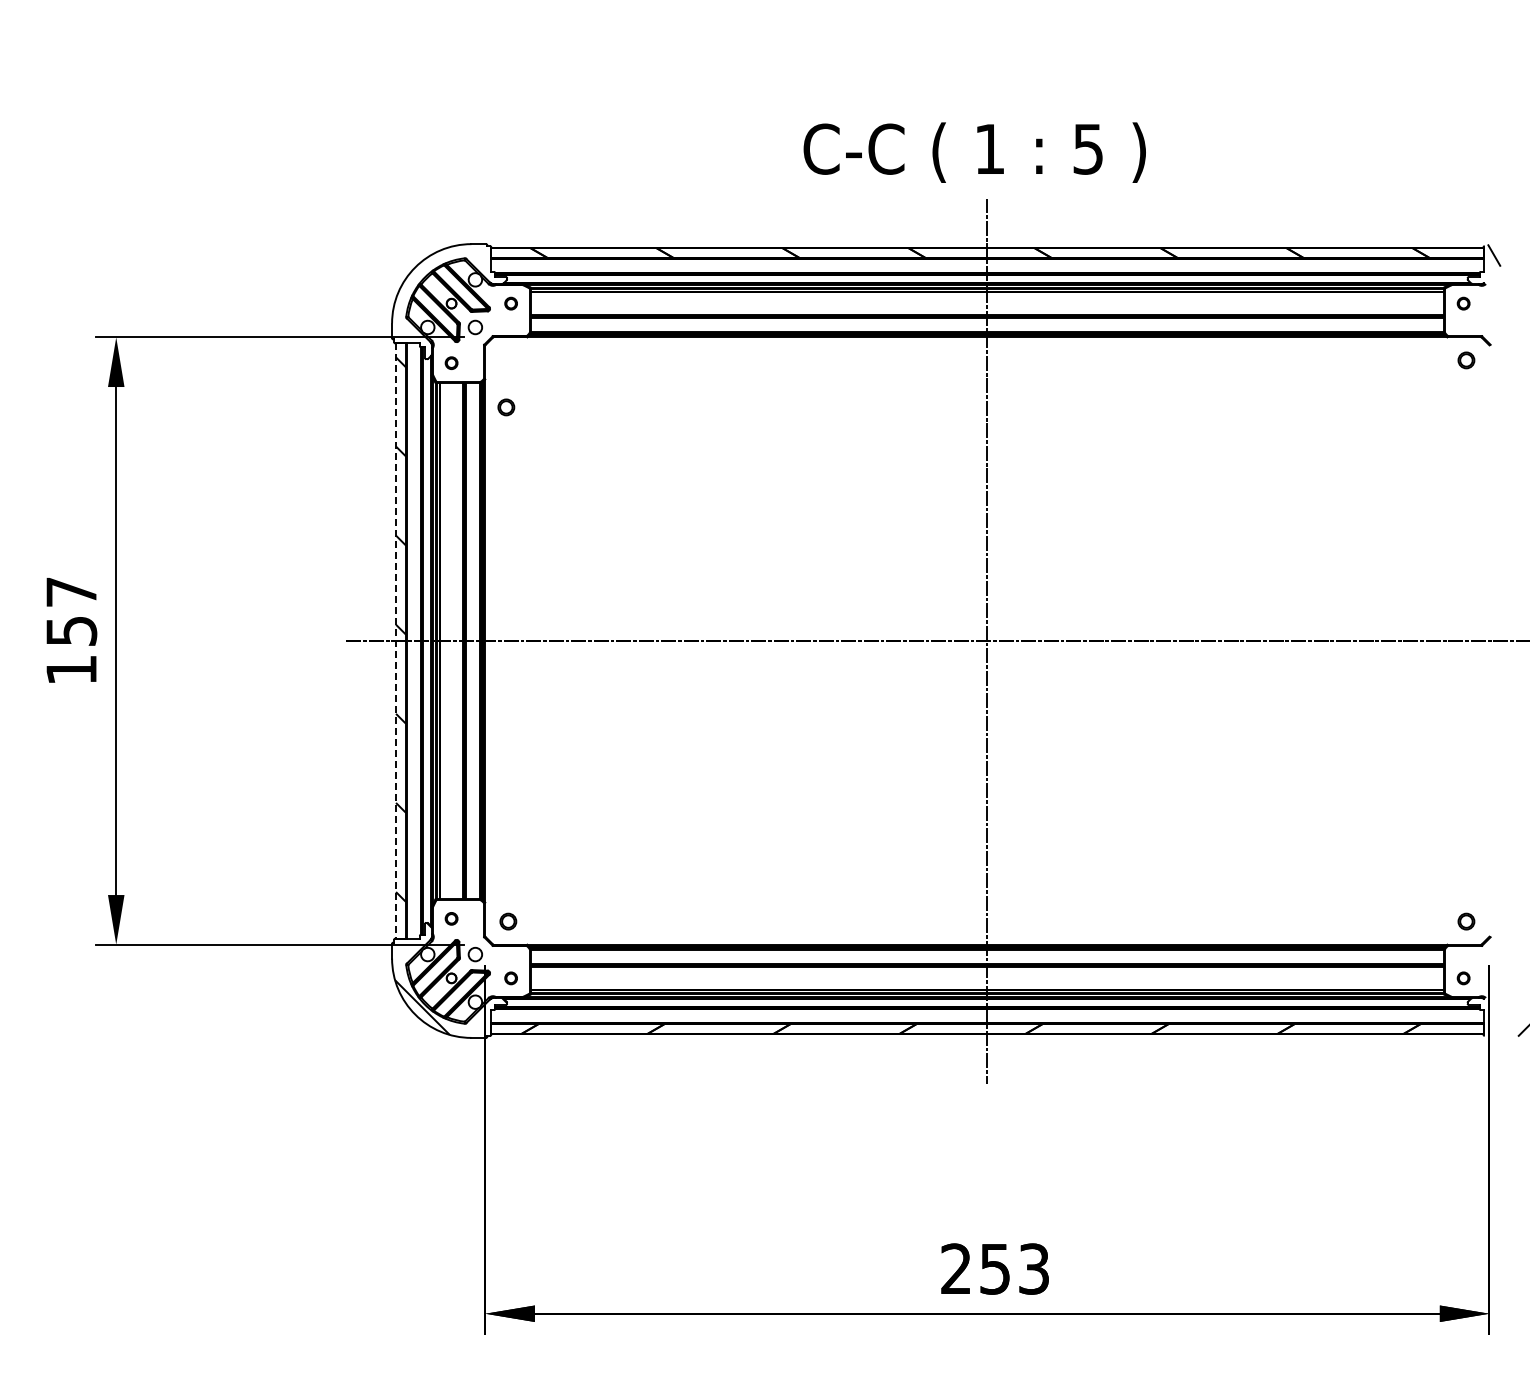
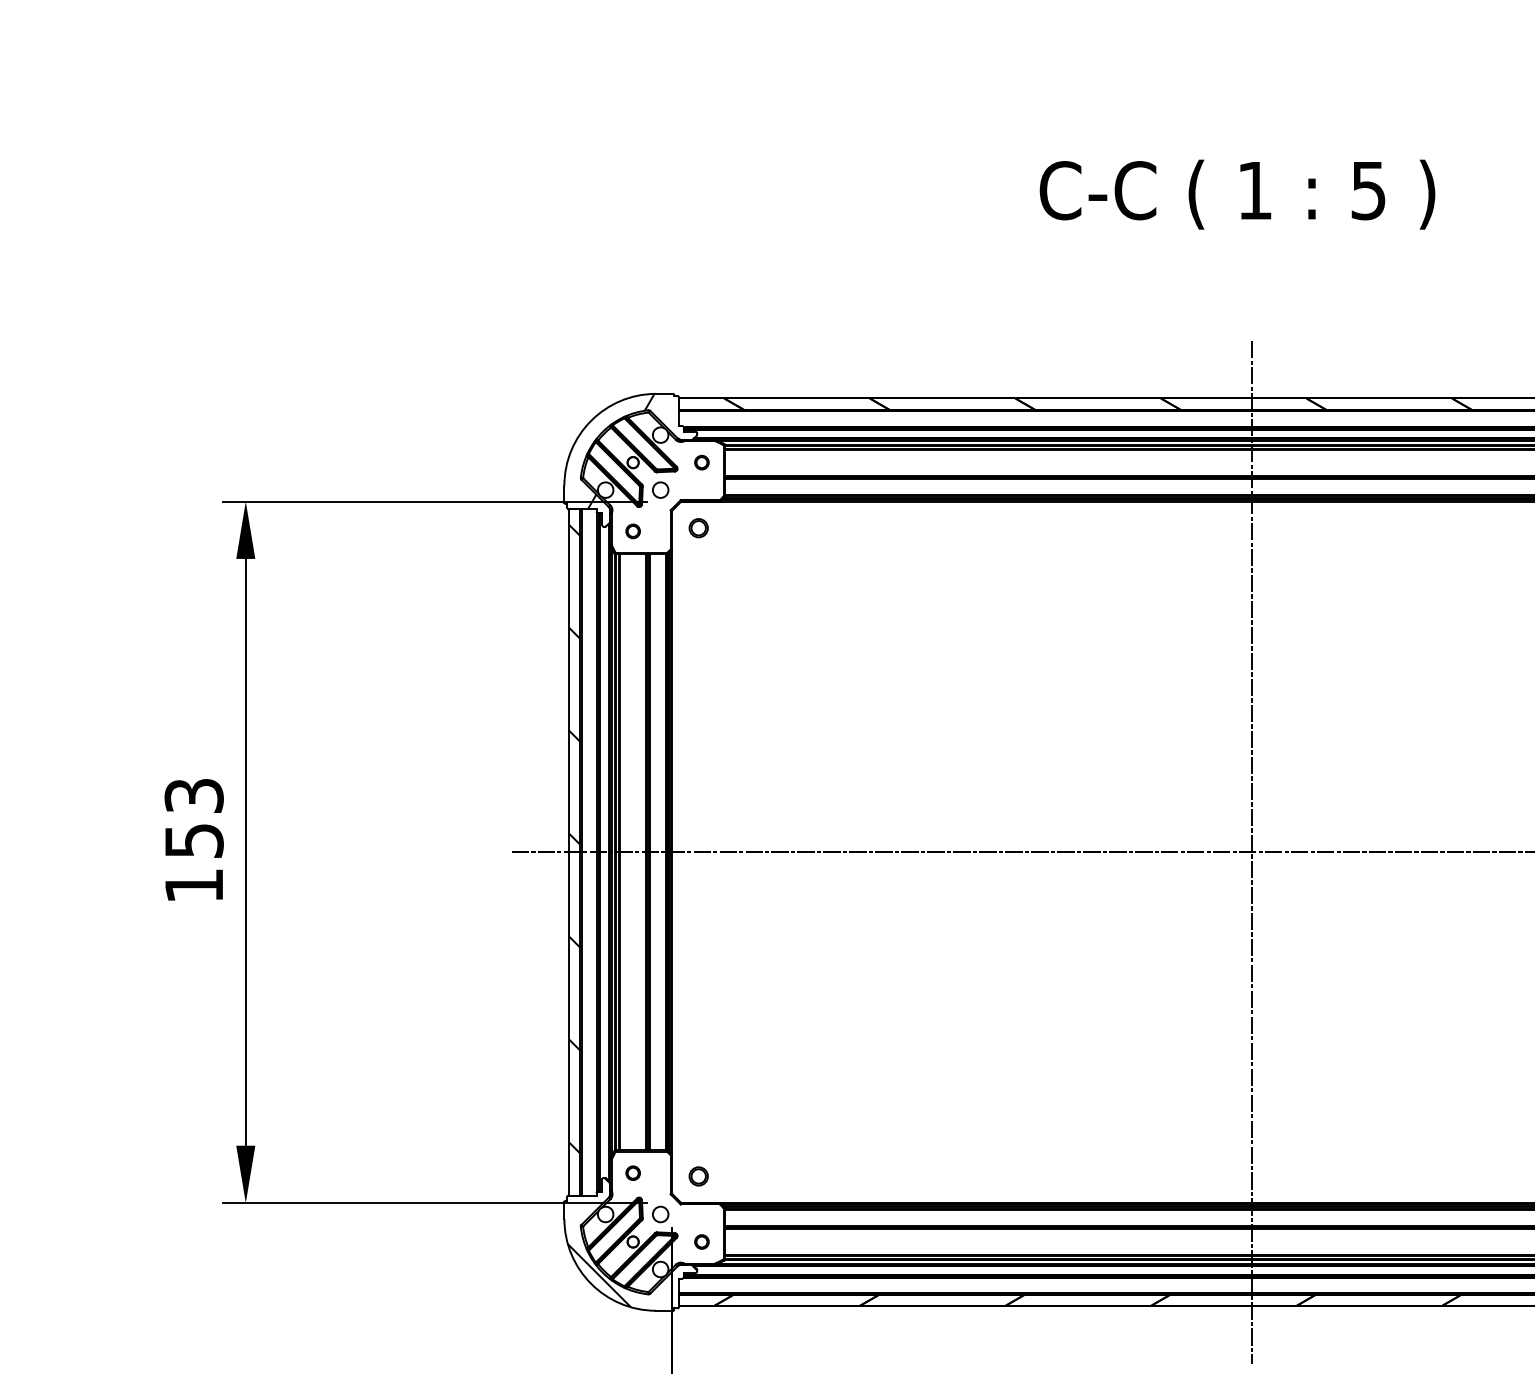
text: (974, 152) -> (1237, 194), moved
hatch: (441, 293) -> (621, 450), added
part: (506, 407) -> (698, 528), moved
text: (71, 591) -> (194, 795), 157 -> 153
line: (396, 641) -> (569, 852), dashed -> solid

